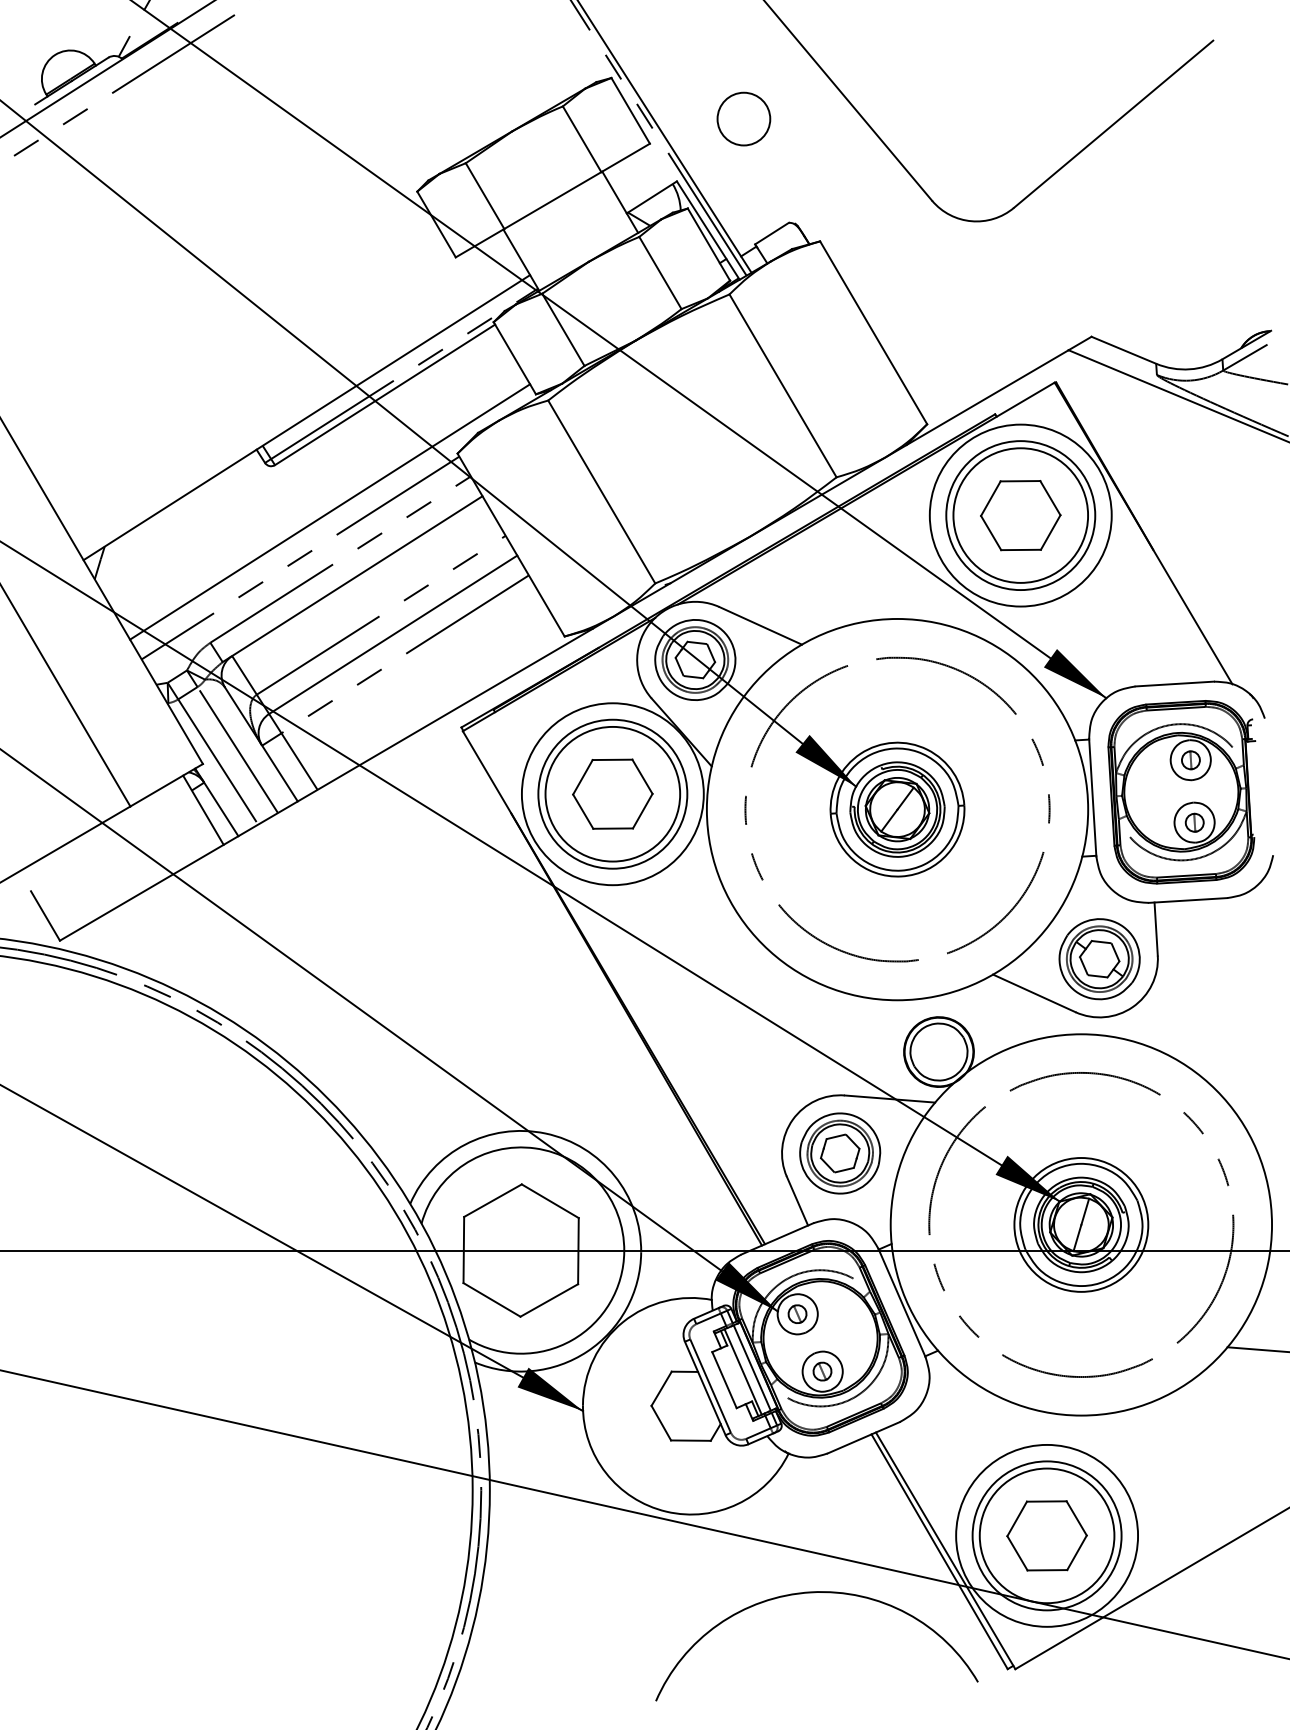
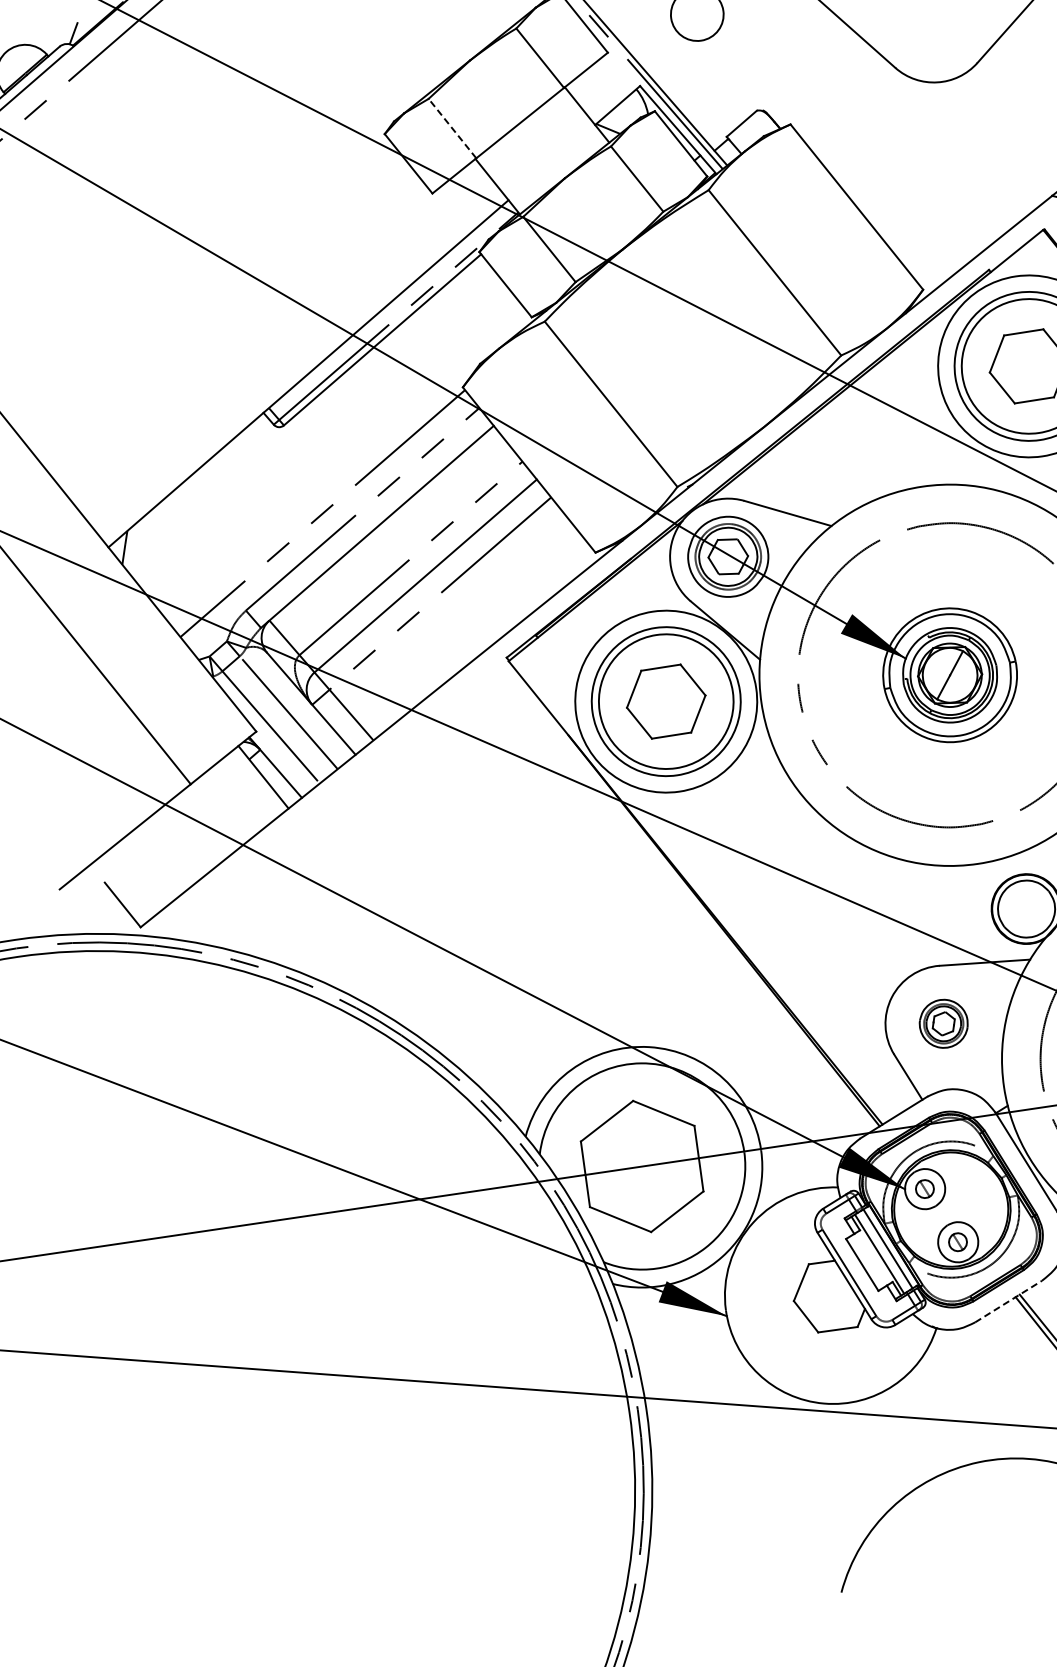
line: (484, 195) -> (451, 128), solid -> dashed
line: (330, 511) -> (345, 463), removed
part: (840, 1153) -> (943, 1023), size x0.6
line: (864, 1437) -> (1009, 1301), solid -> dashed

